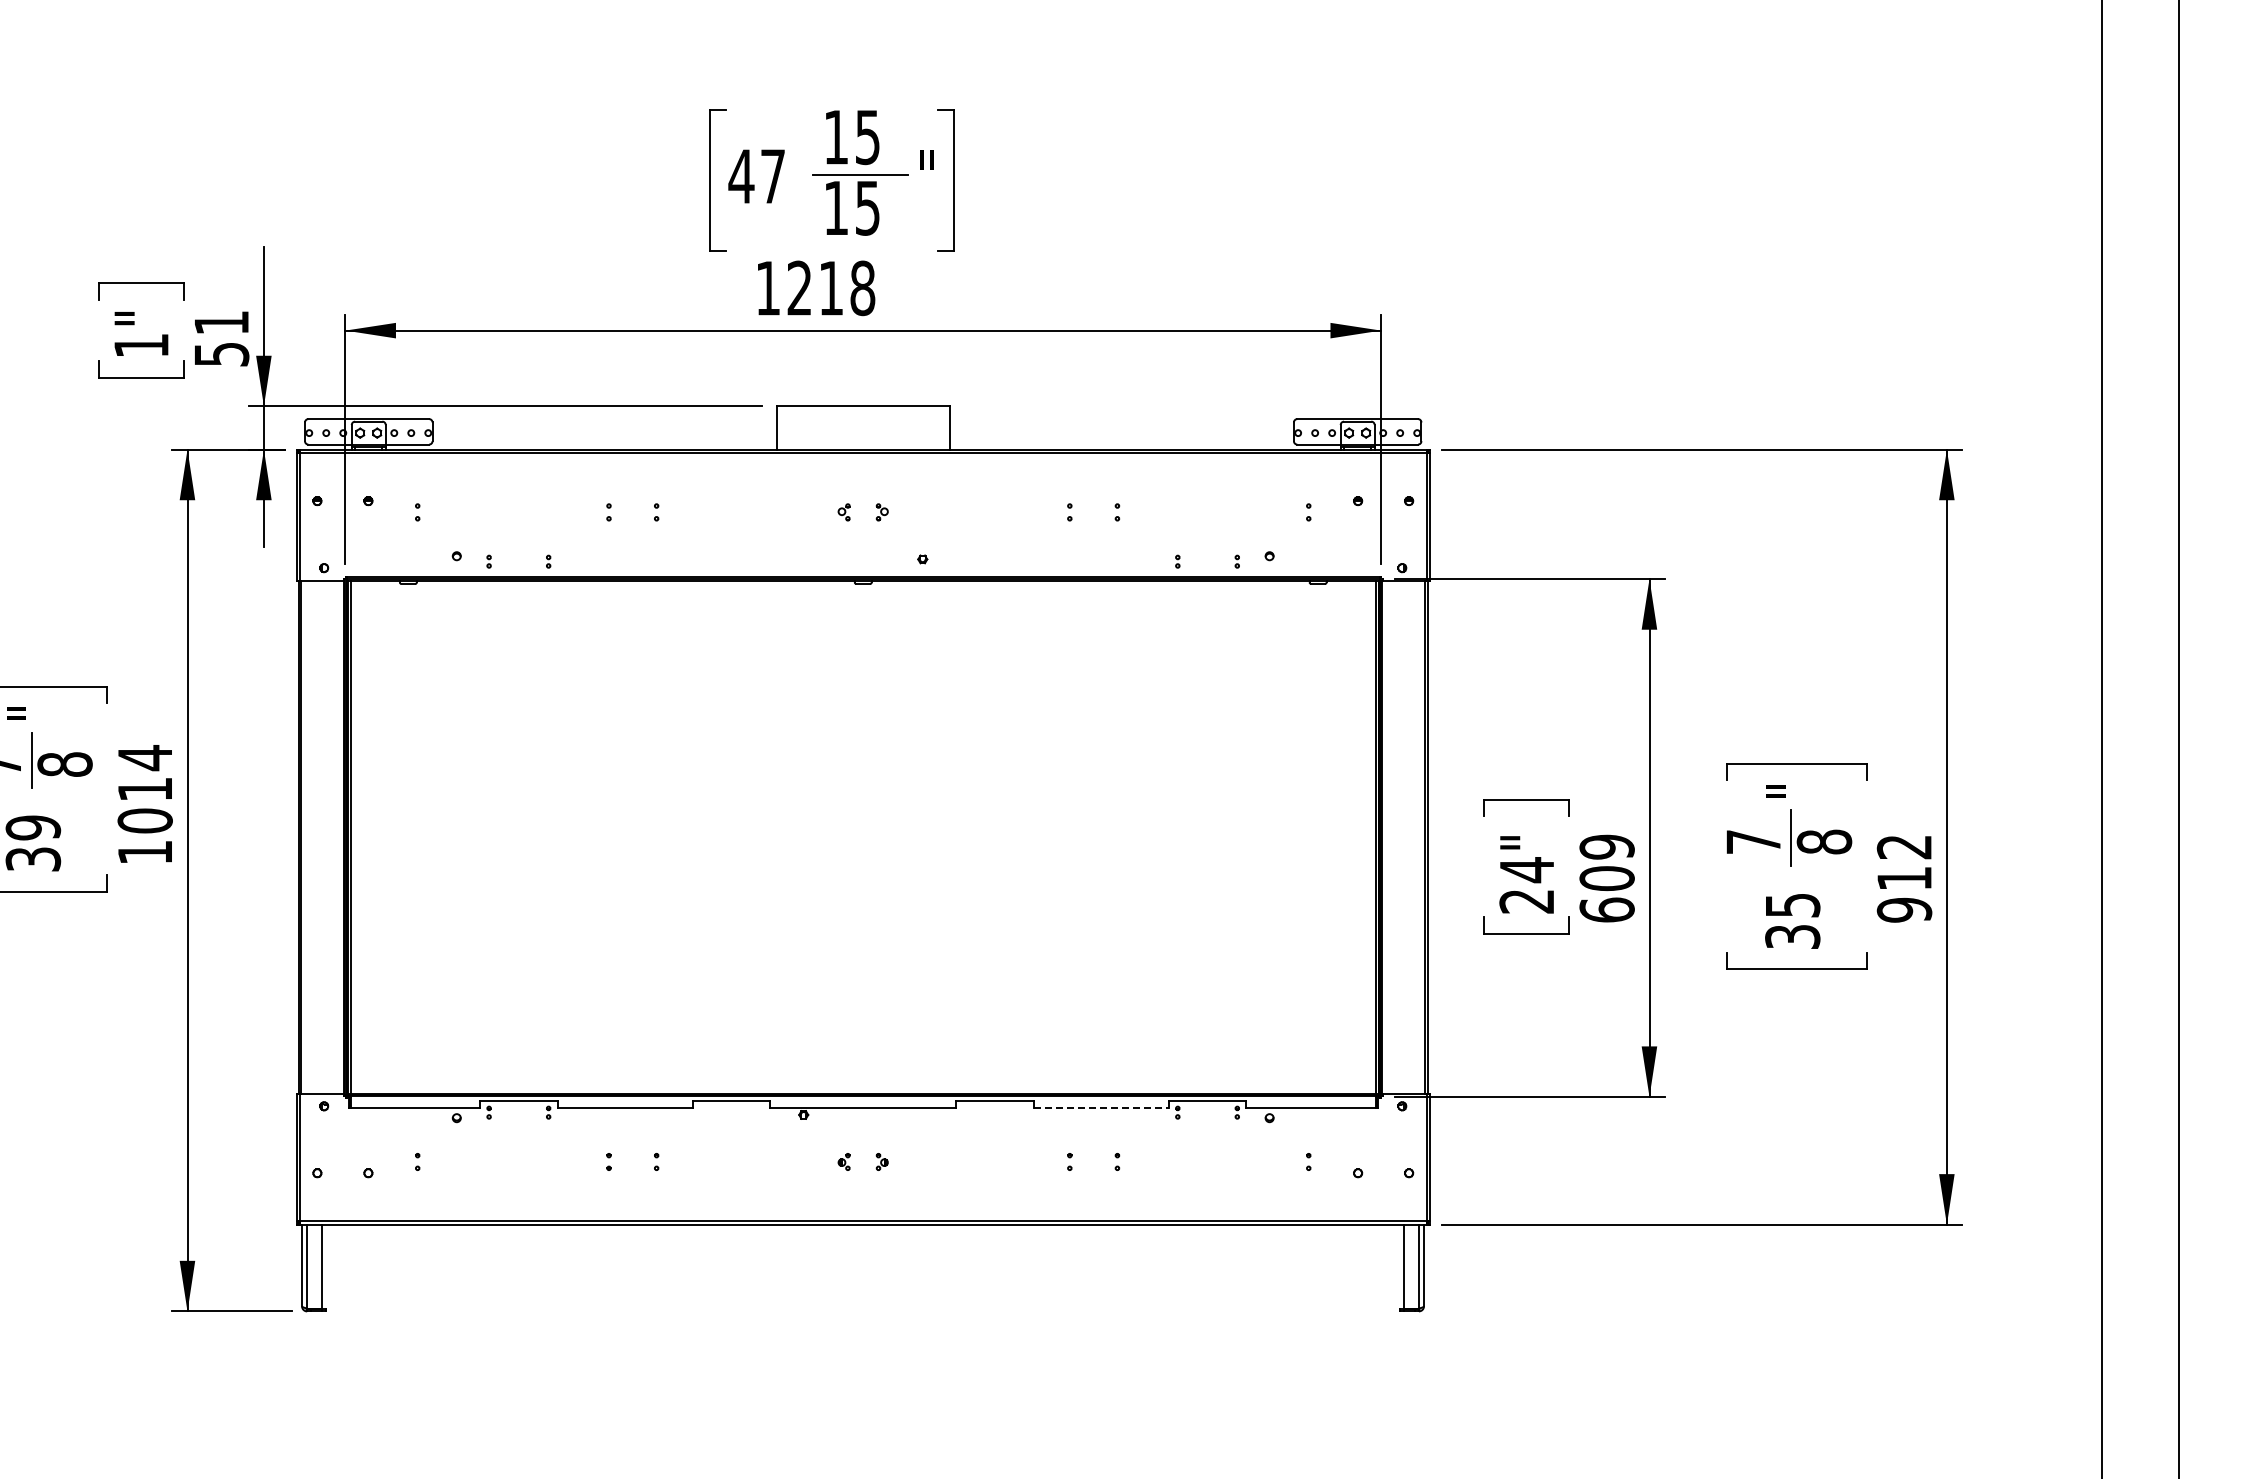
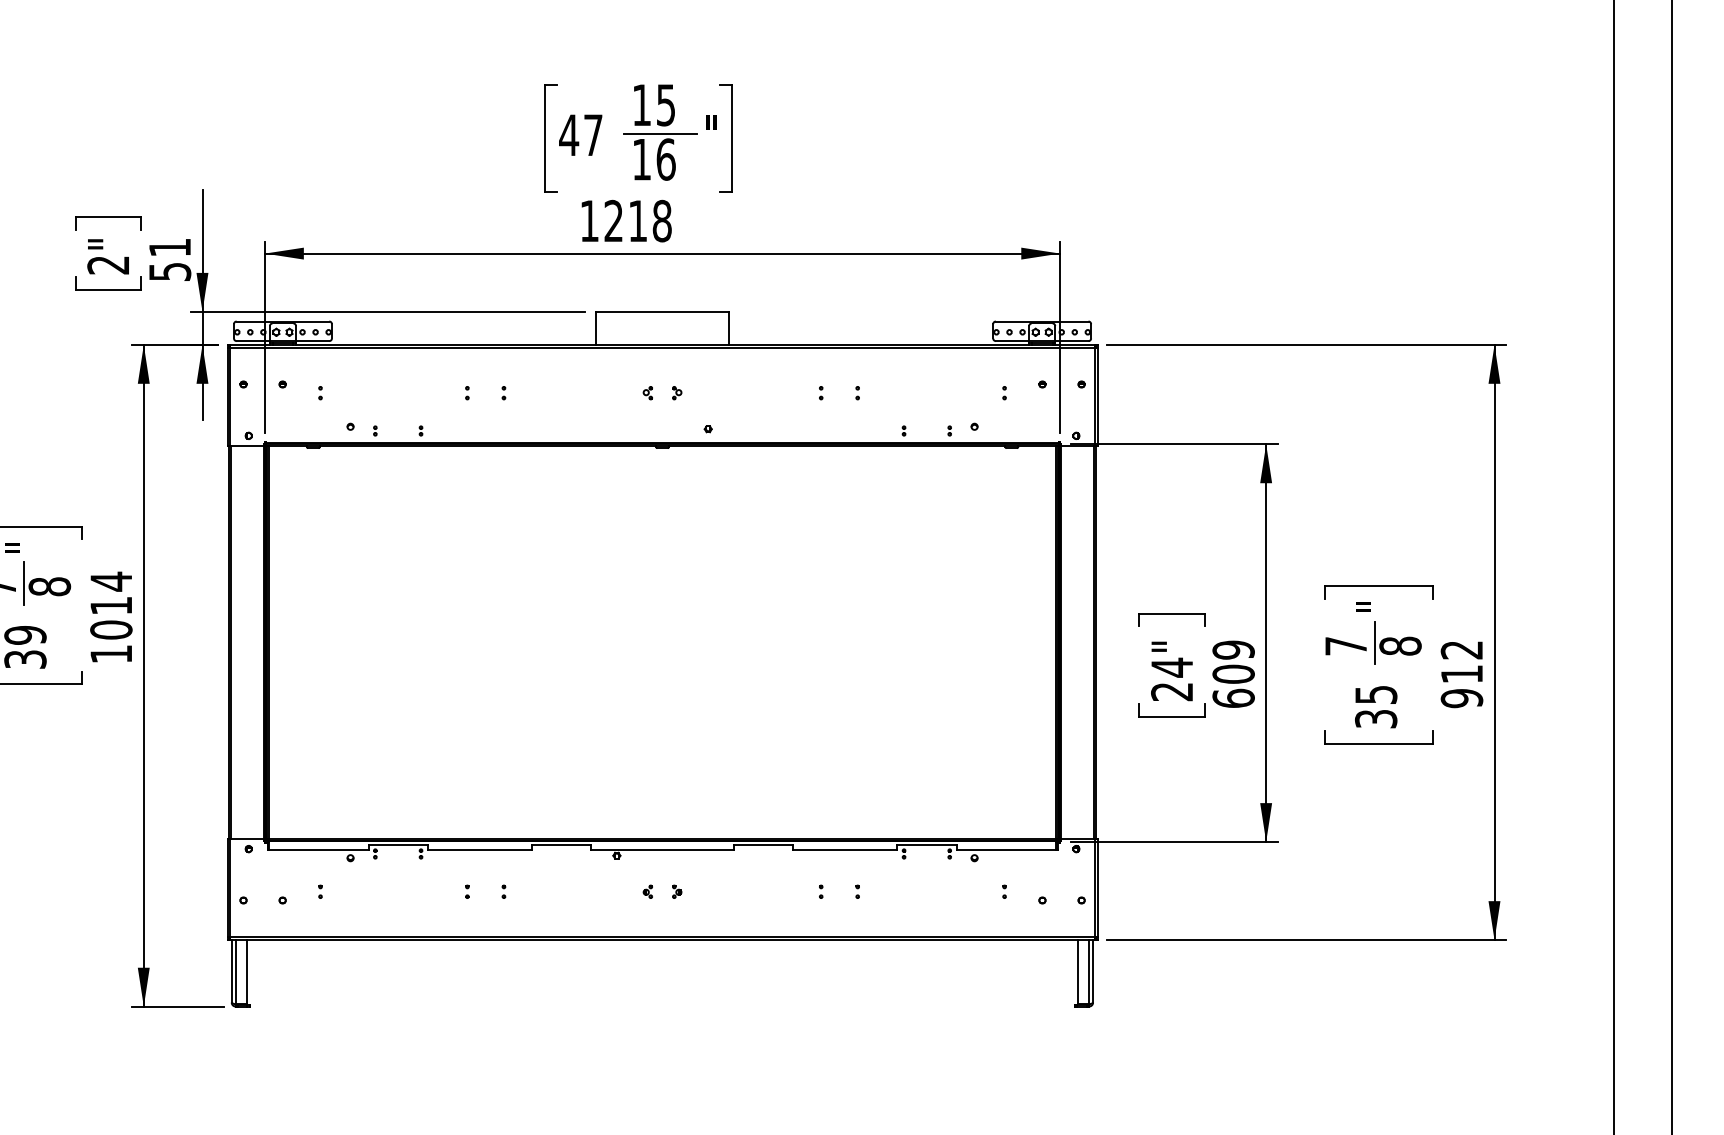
text: (867, 207) -> (665, 159), 15 -> 16
text: (140, 345) -> (107, 265), 1" -> 2"
line: (1101, 1107) -> (845, 850), dashed -> solid

